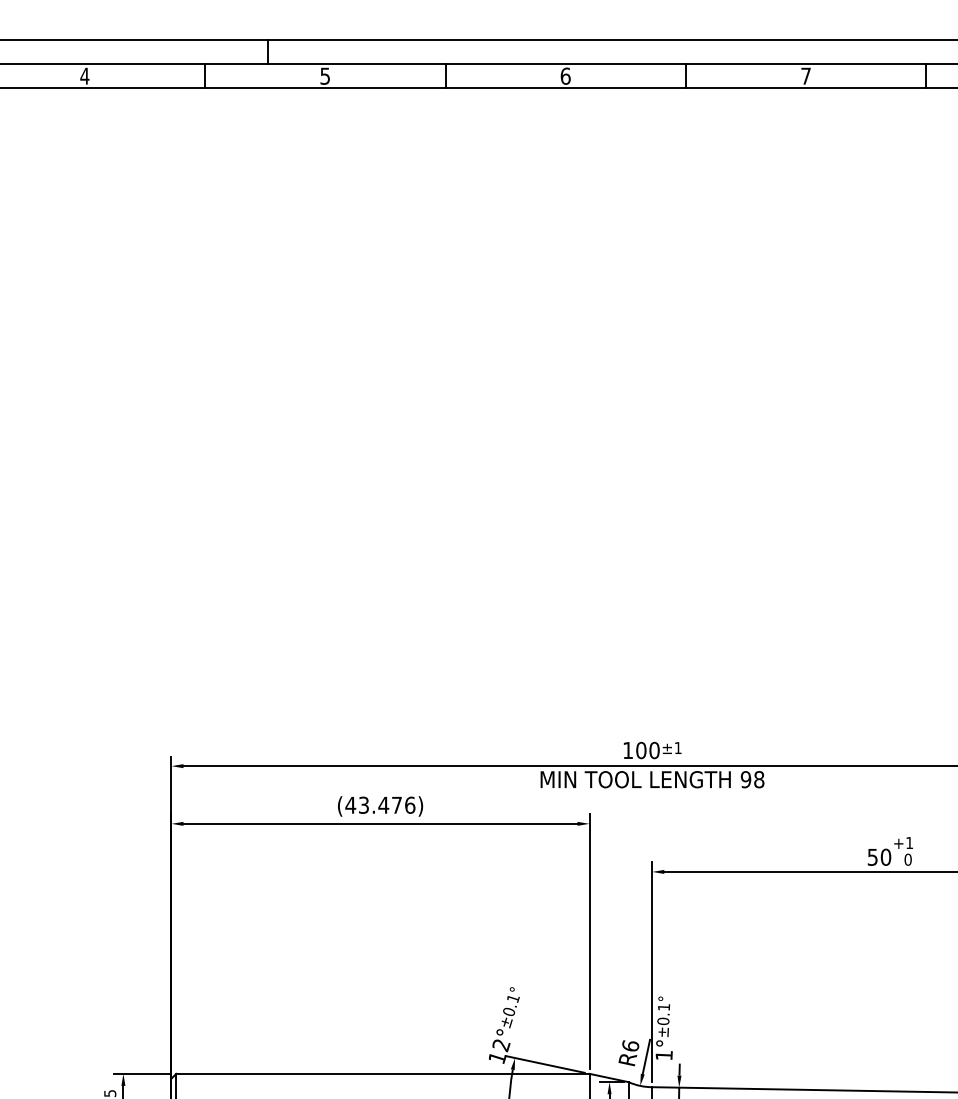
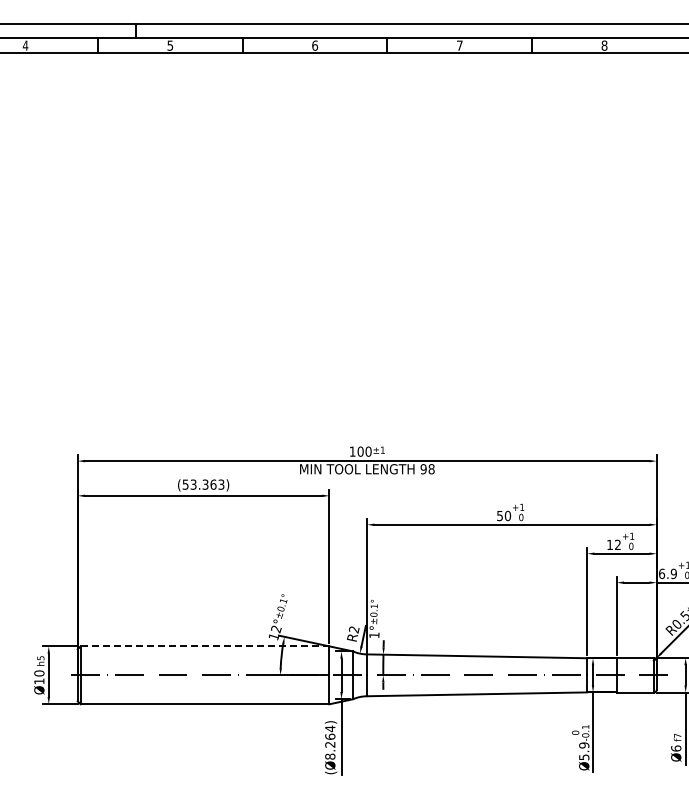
text: (380, 804) -> (203, 484), (43.476) -> (53.363)
text: (631, 1045) -> (354, 629), R6 -> R2
line: (383, 1074) -> (205, 646), solid -> dashed

